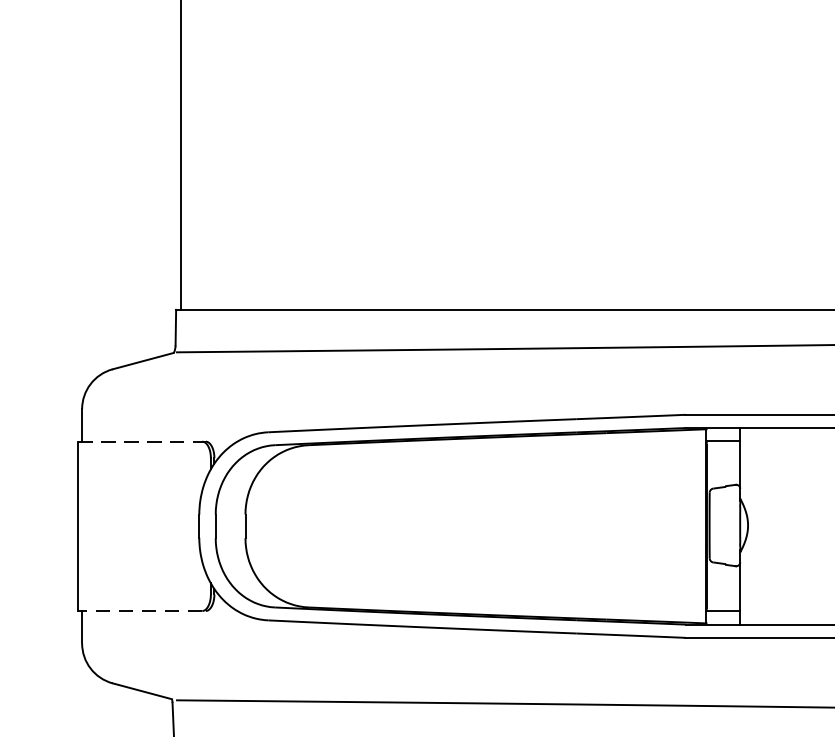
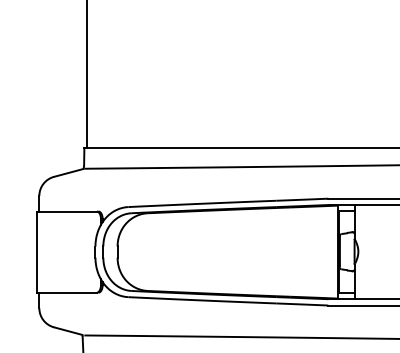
line: (140, 441) -> (67, 211), dashed -> solid
line: (140, 610) -> (67, 292), dashed -> solid

